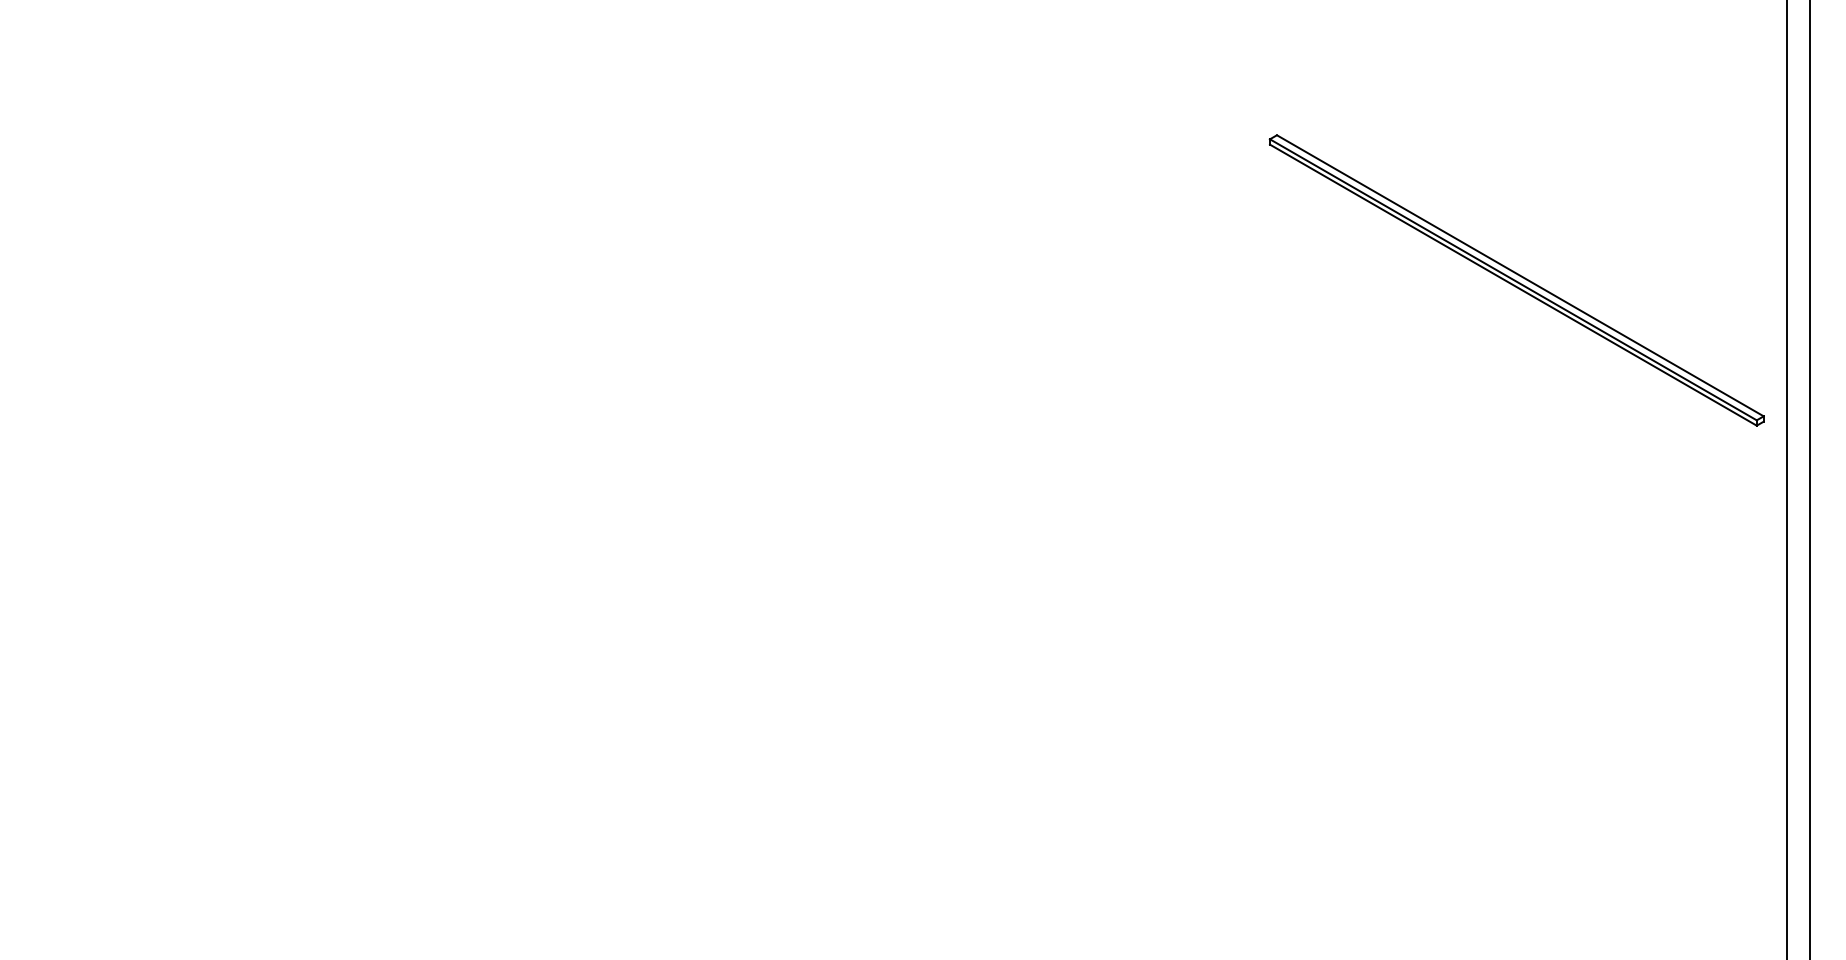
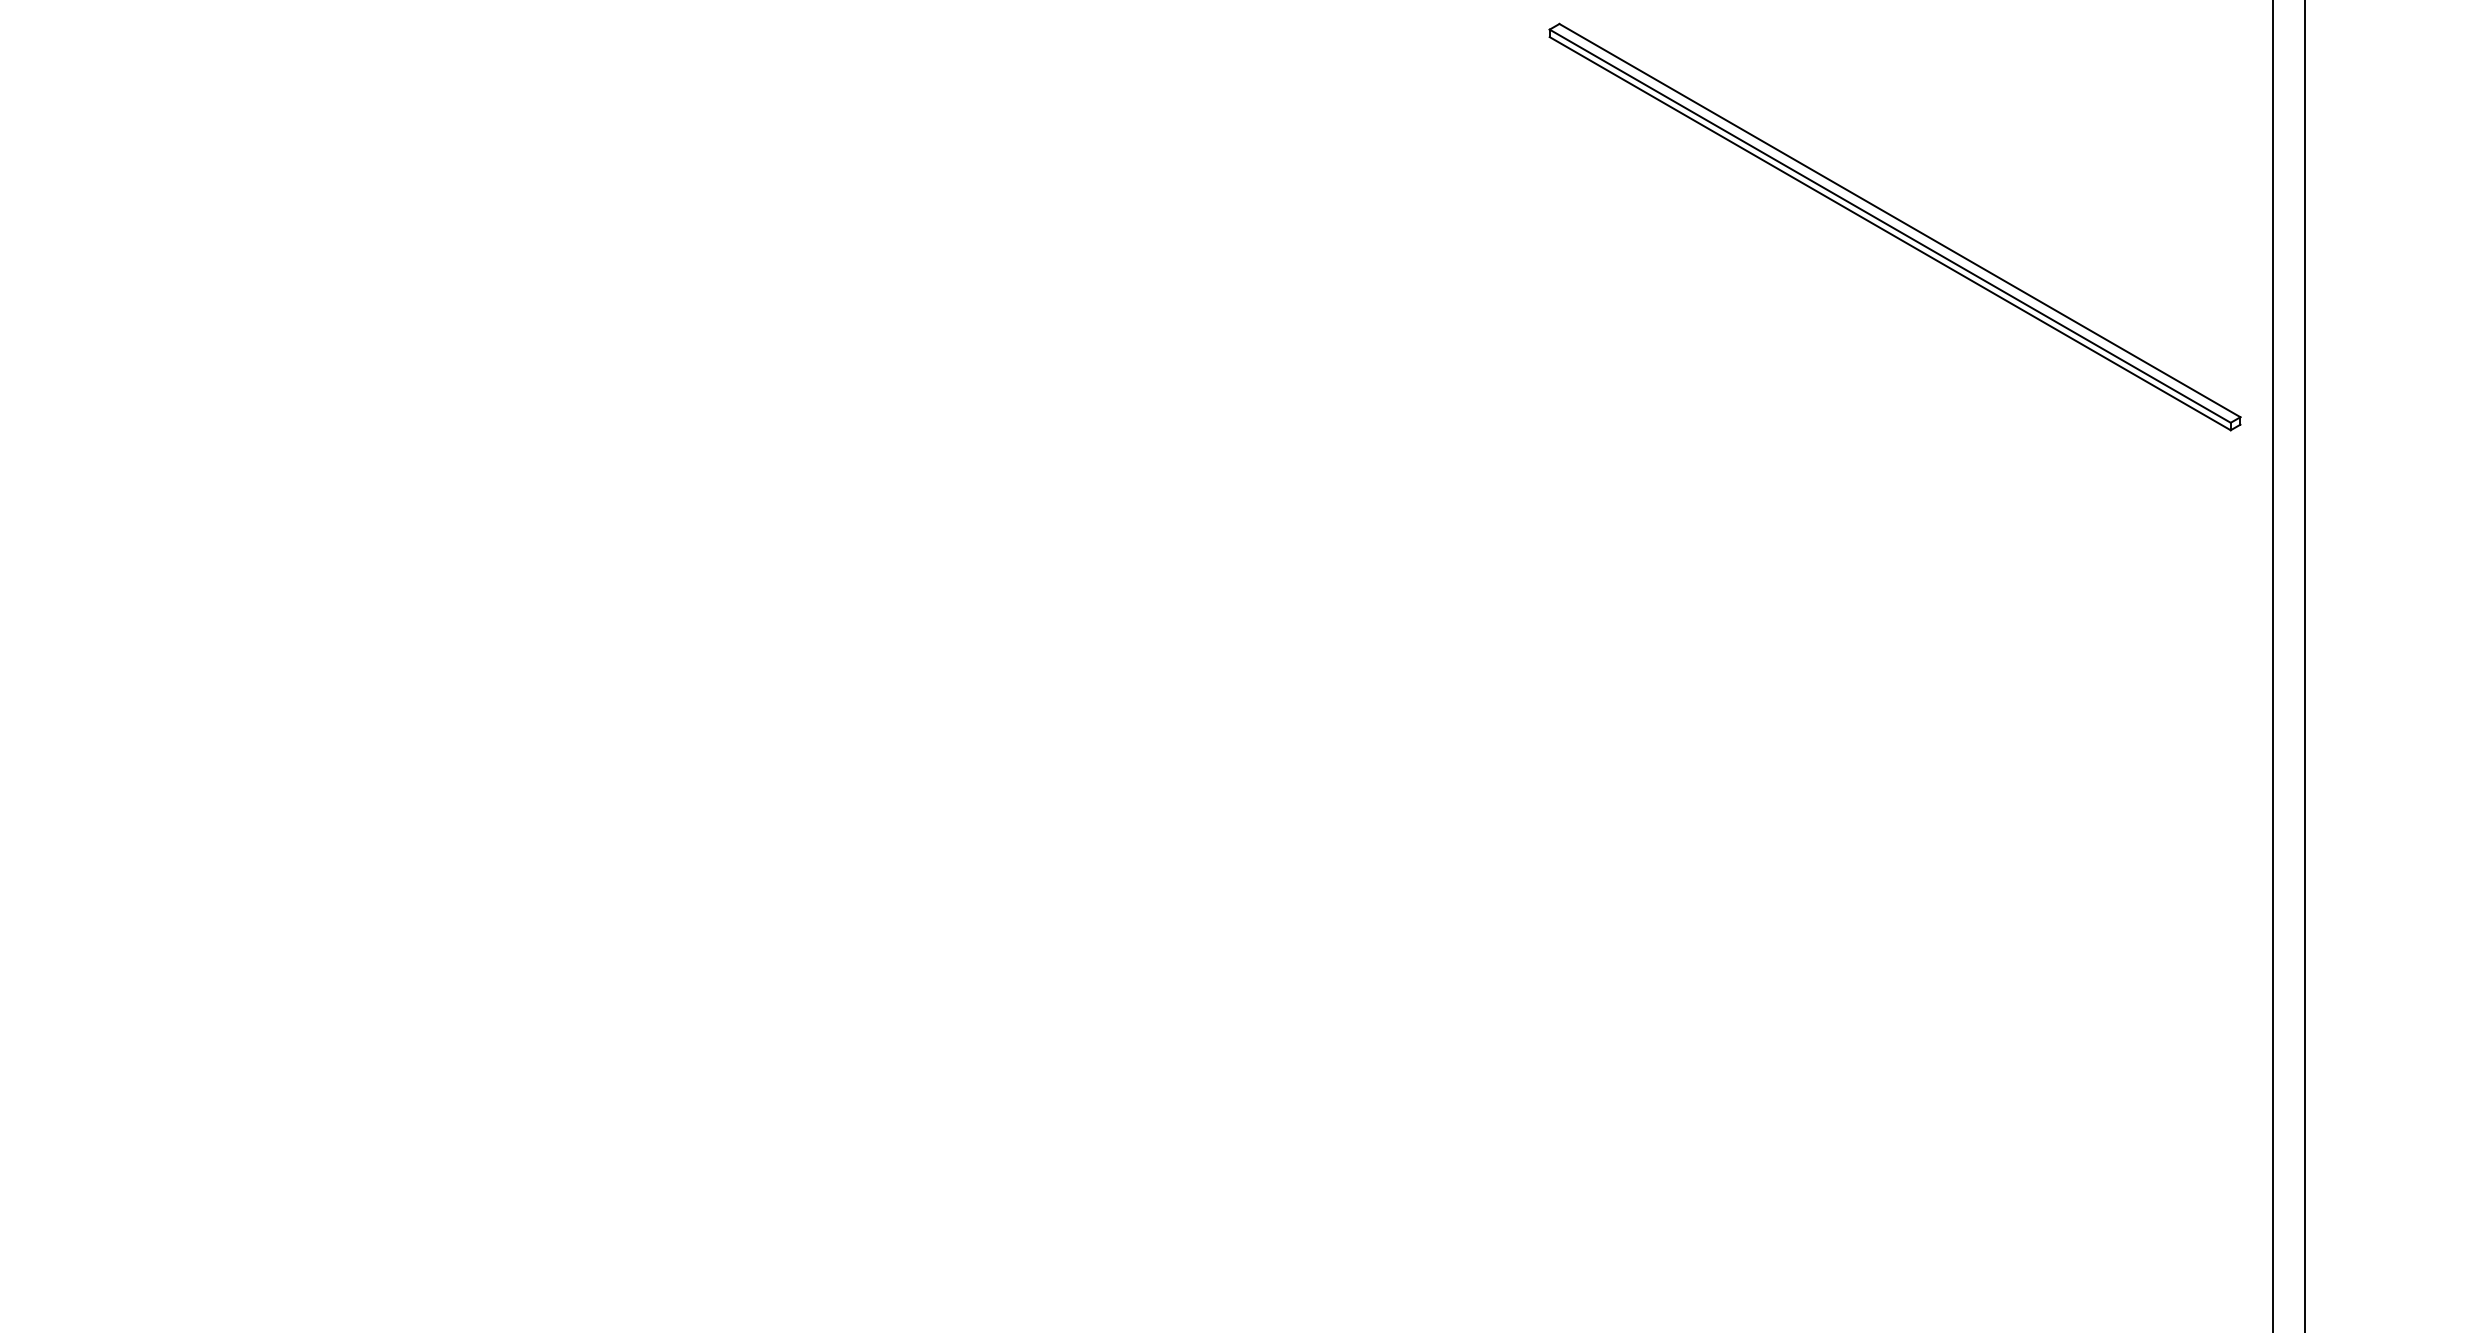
part: (1516, 280) -> (1894, 227), moved

